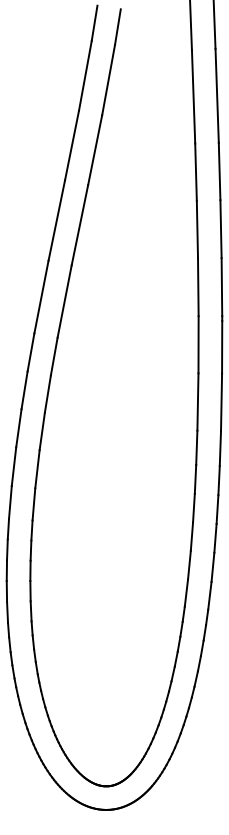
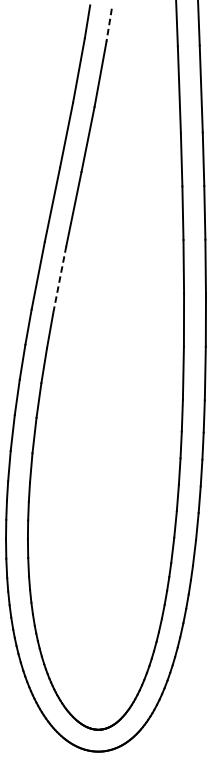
line: (117, 27) -> (108, 25), solid -> dashed
line: (64, 301) -> (59, 279), solid -> dashed

